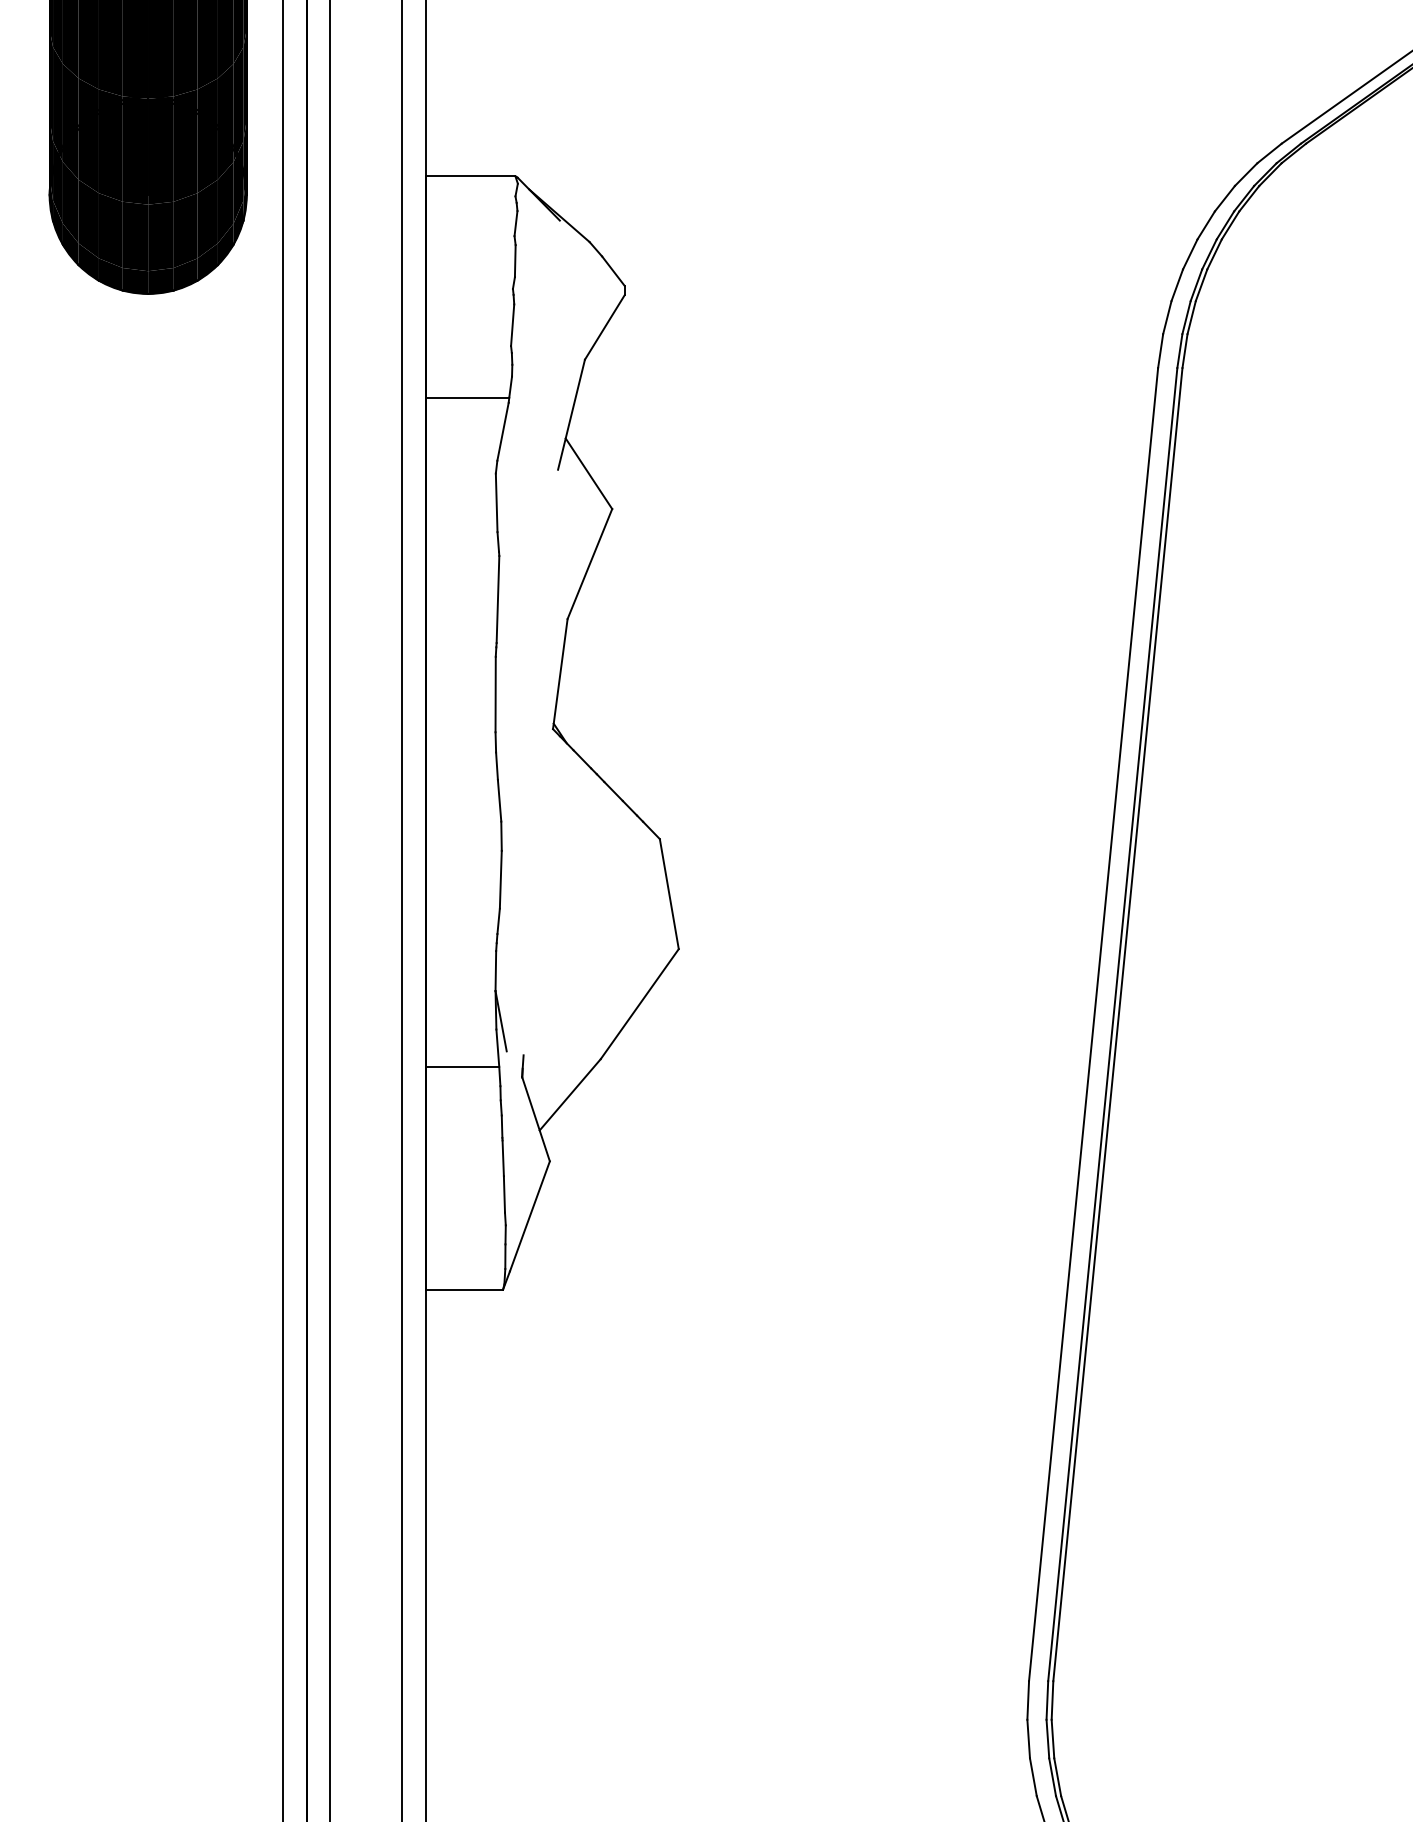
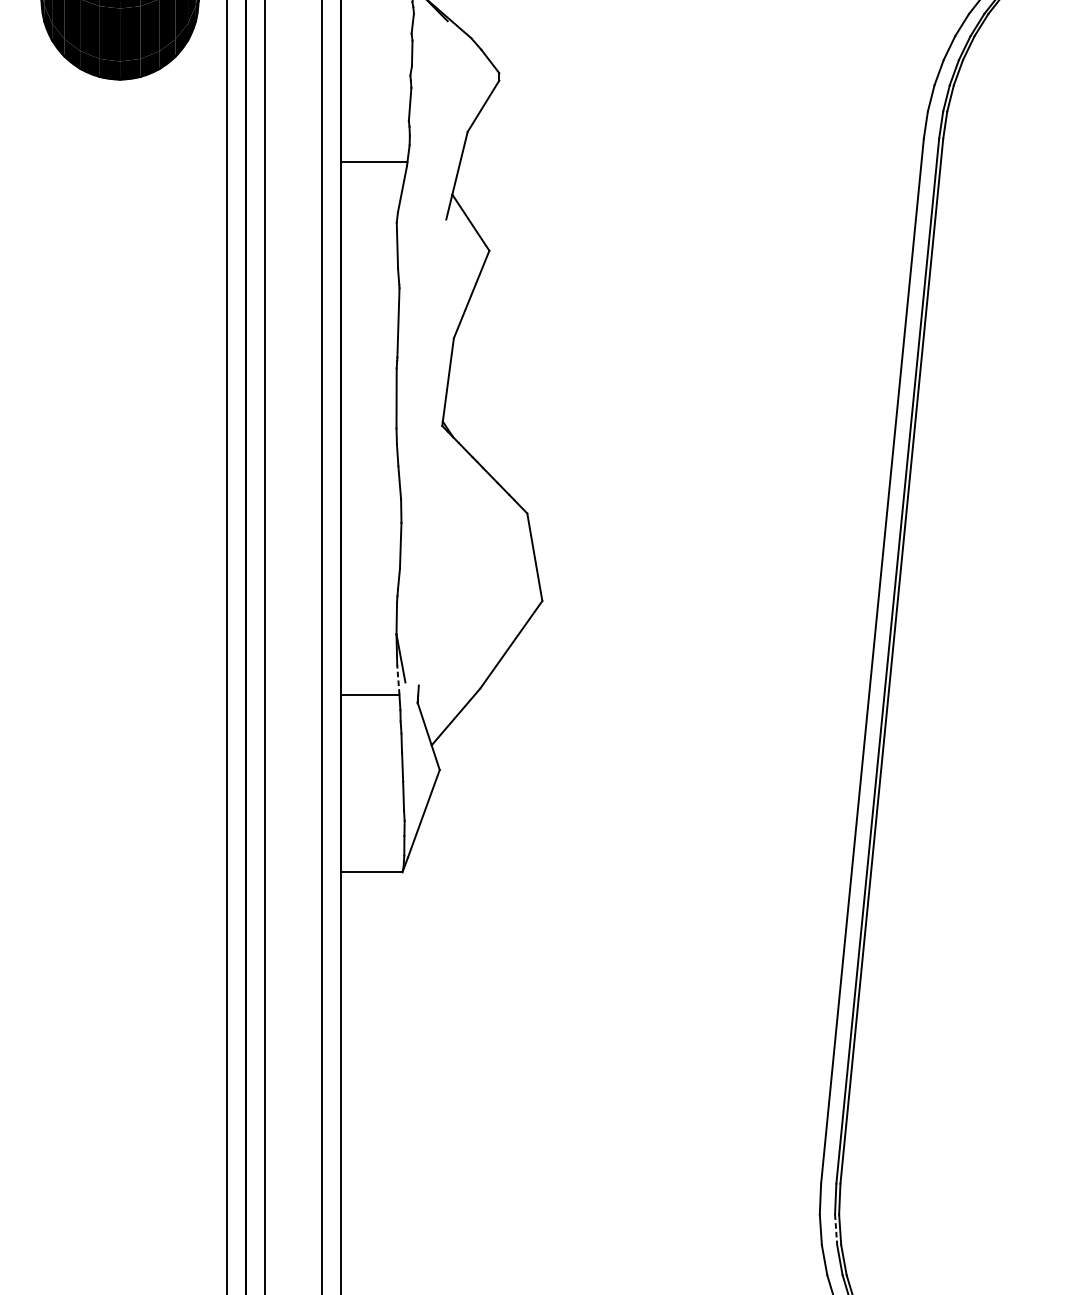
line: (497, 1048) -> (398, 680), solid -> dashed
line: (1047, 1739) -> (835, 1230), solid -> dashed

